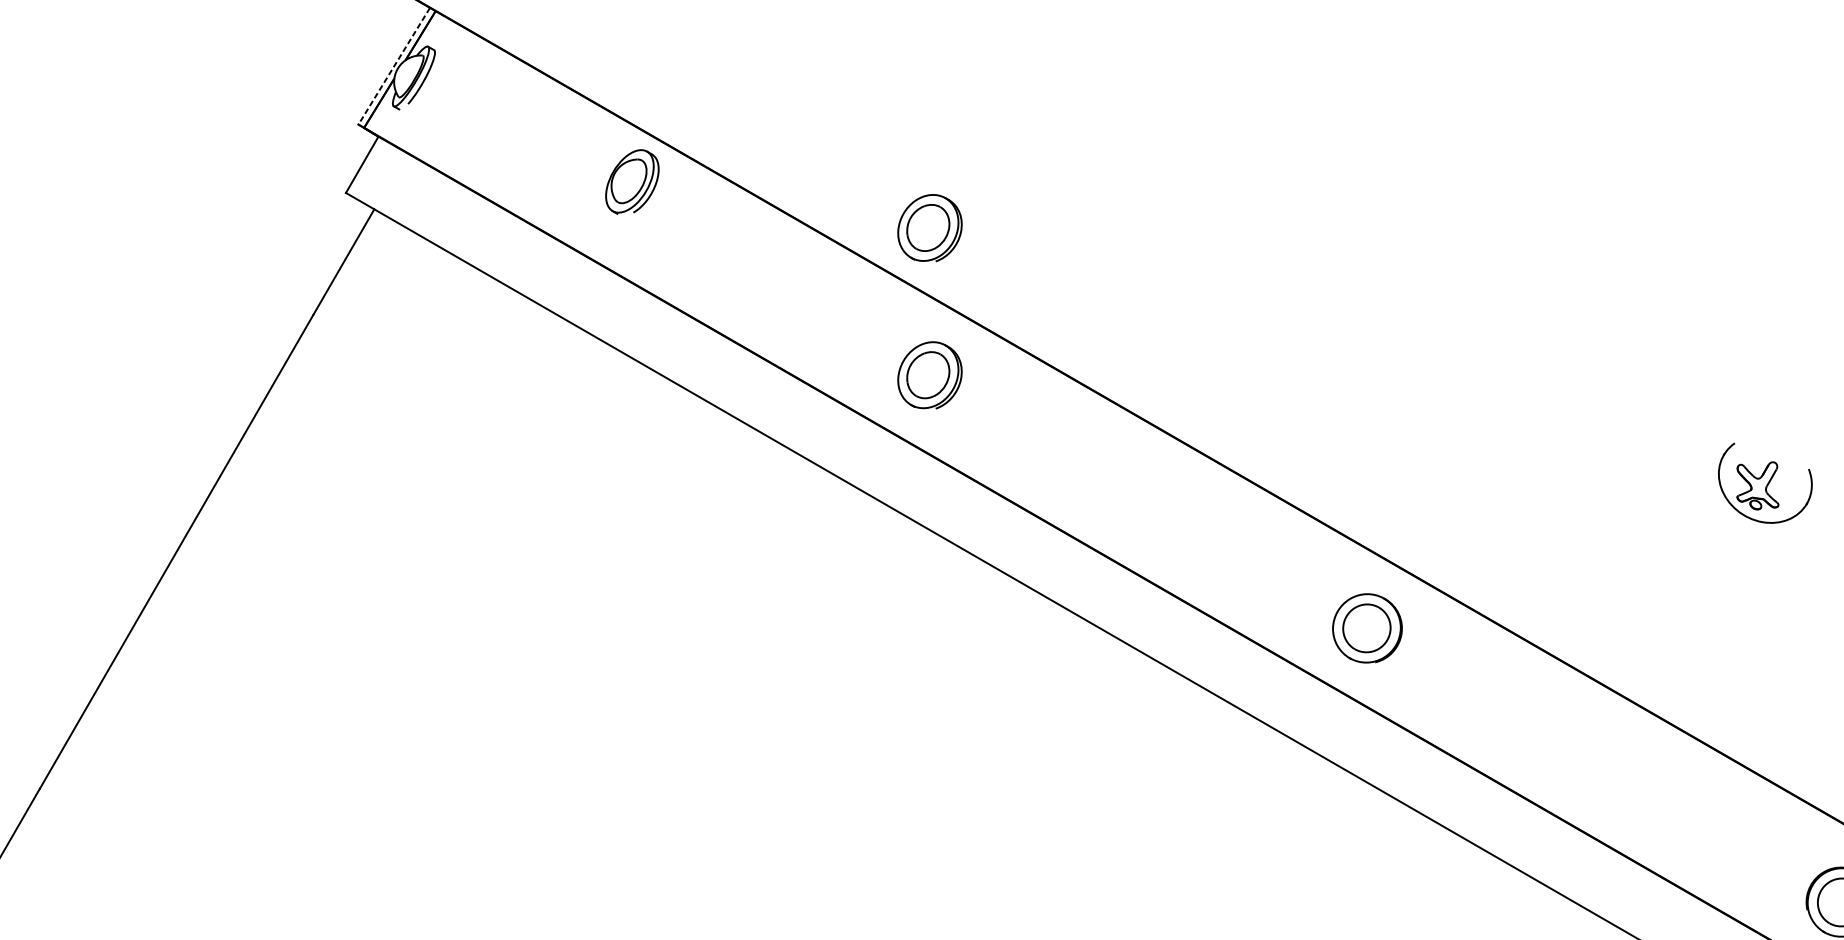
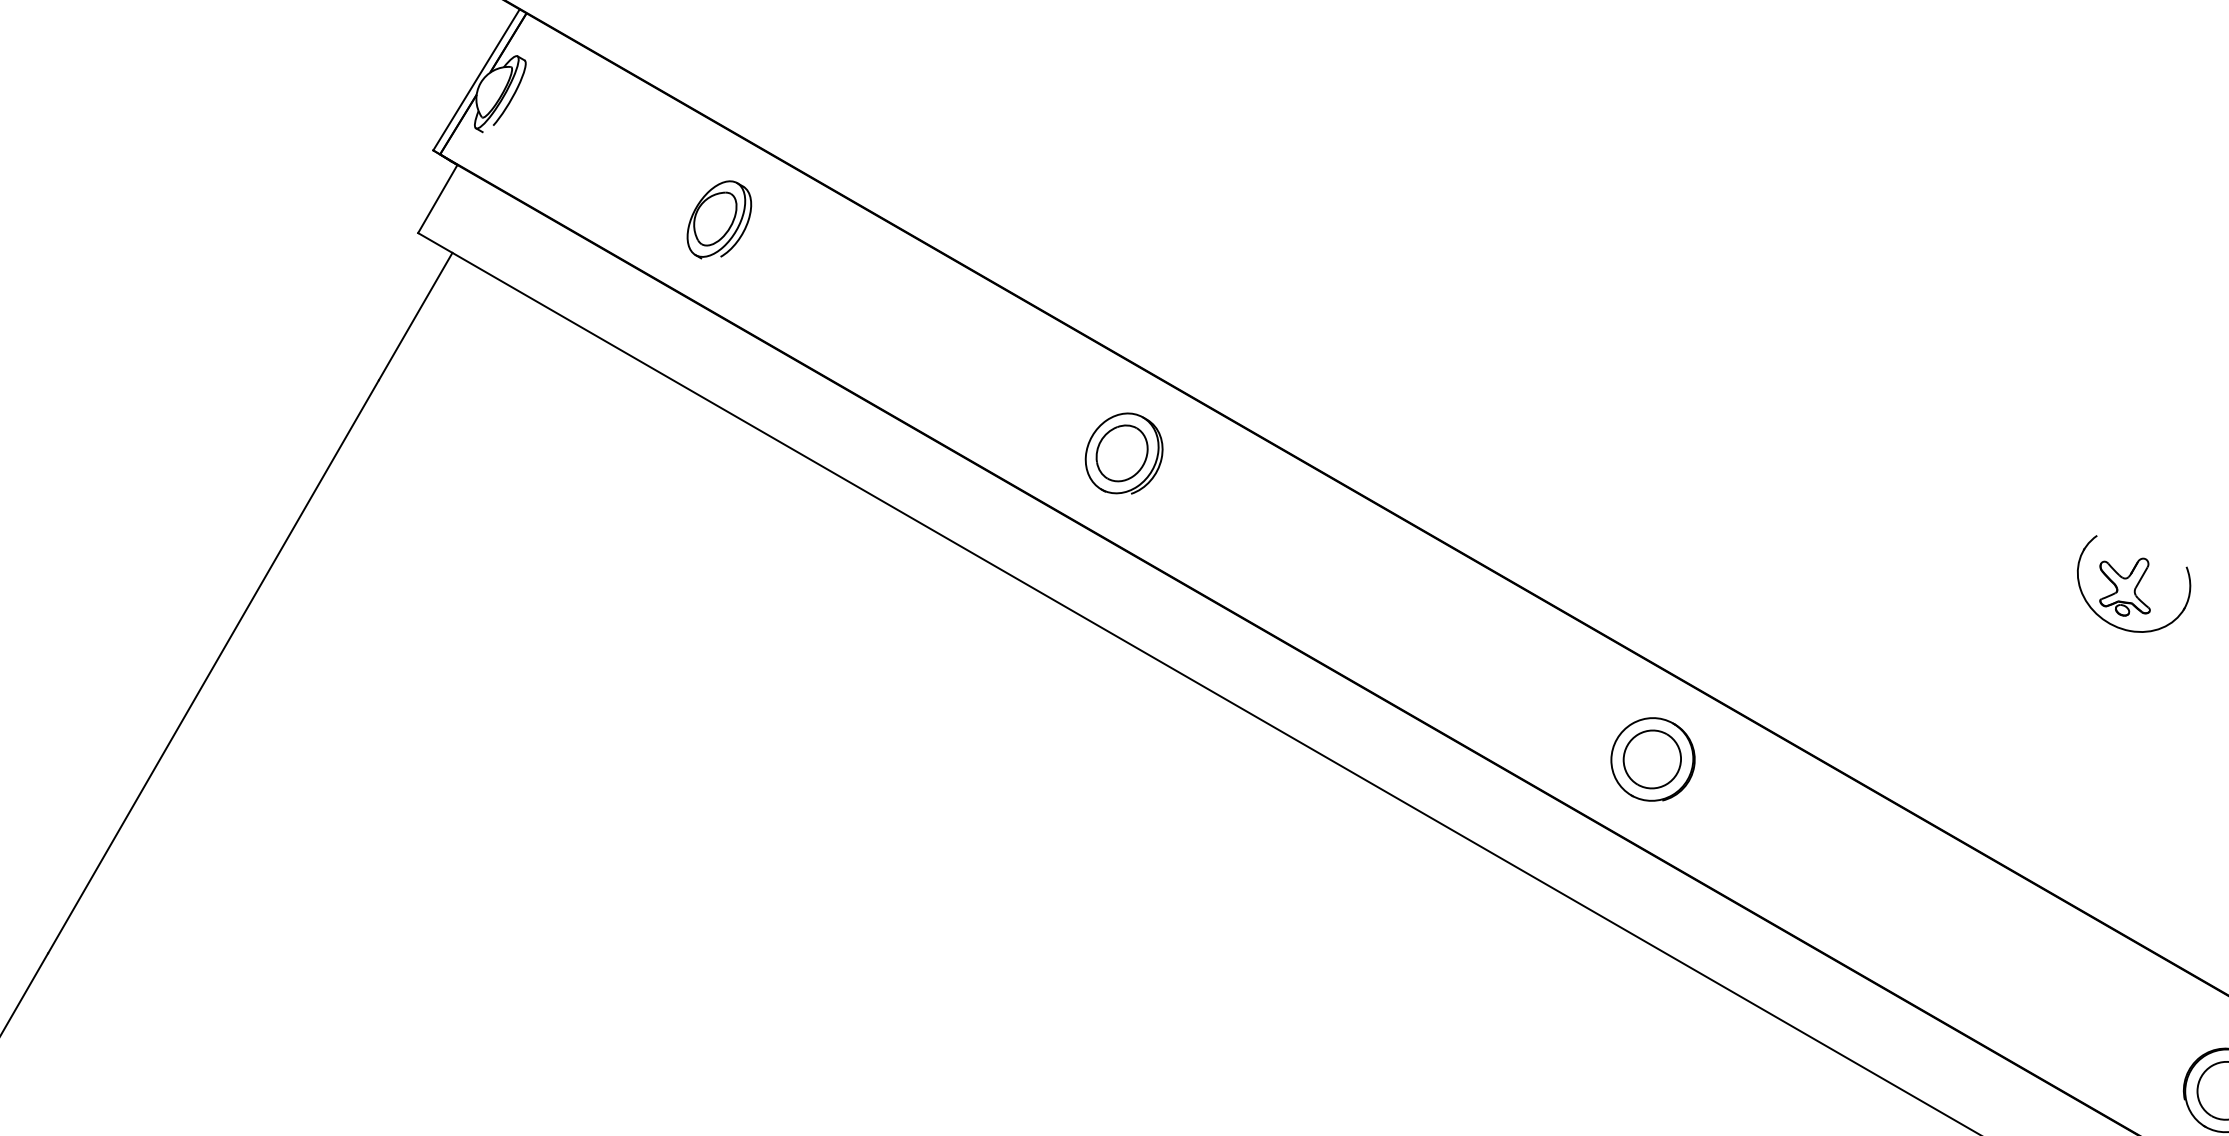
line: (394, 65) -> (476, 79), dashed -> solid
part: (632, 181) -> (719, 219), moved
part: (929, 228) -> (1123, 275), removed

